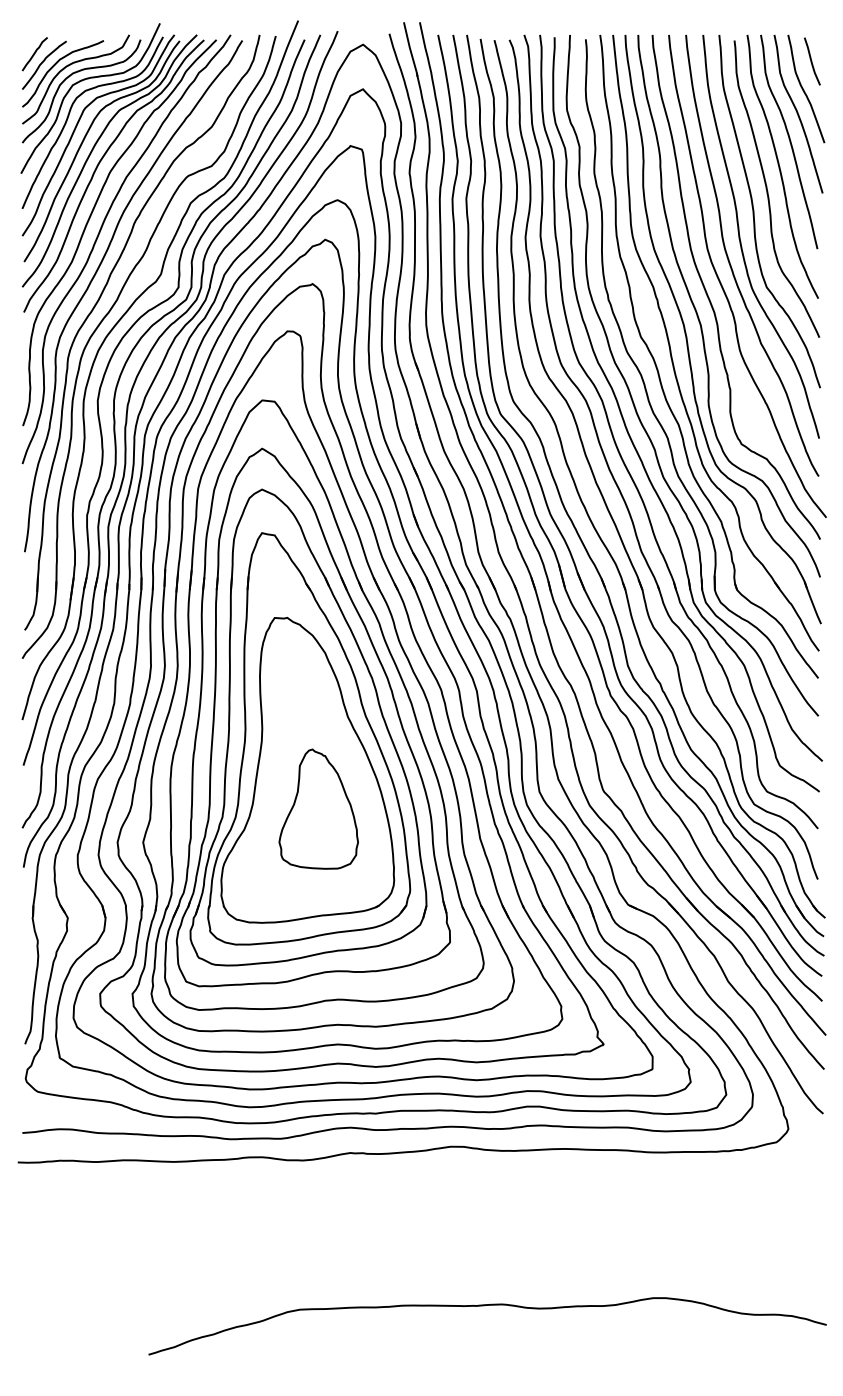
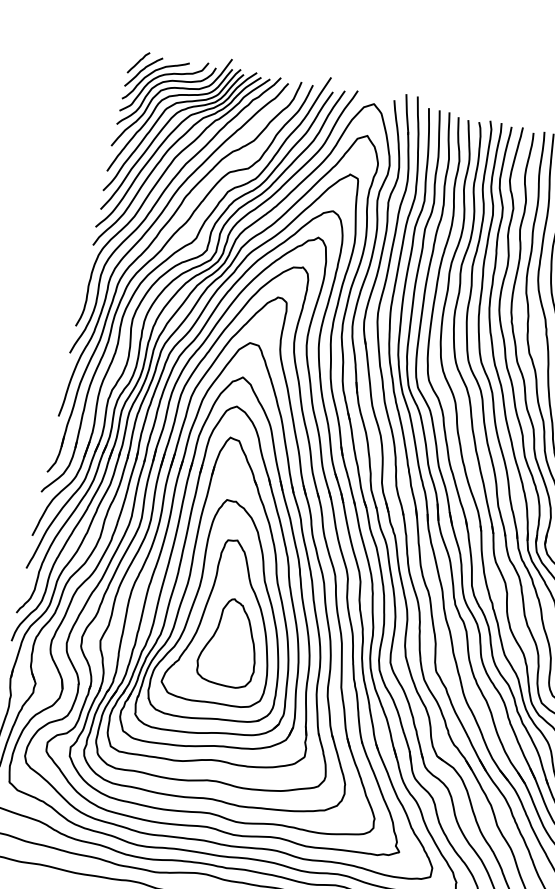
part: (306, 783) -> (225, 622), added

